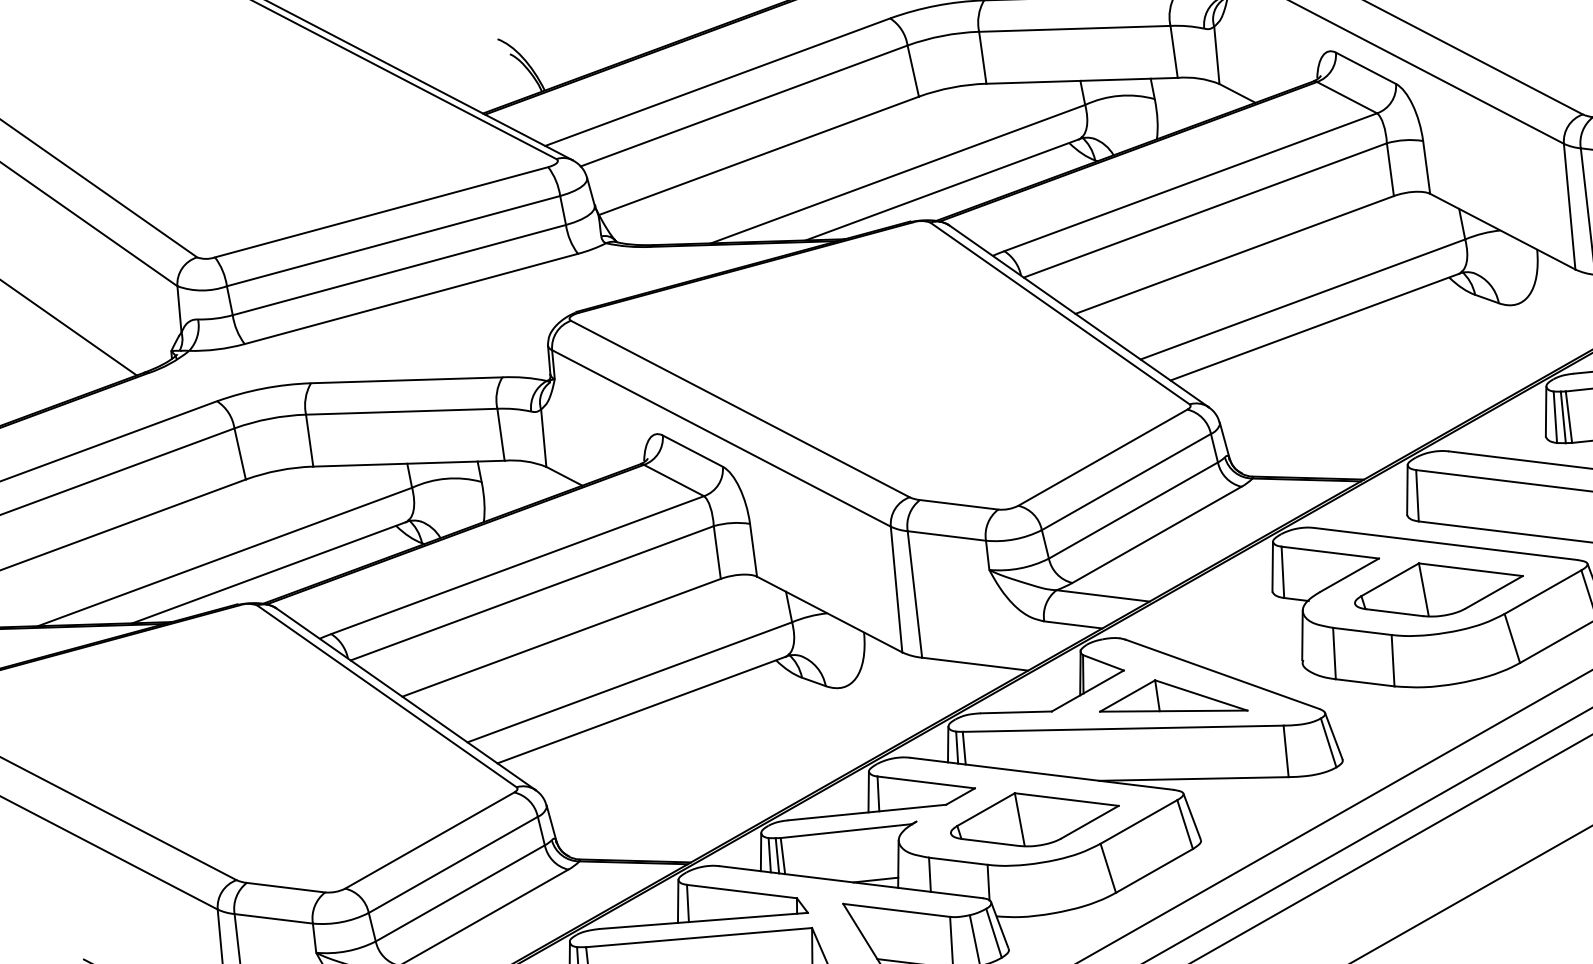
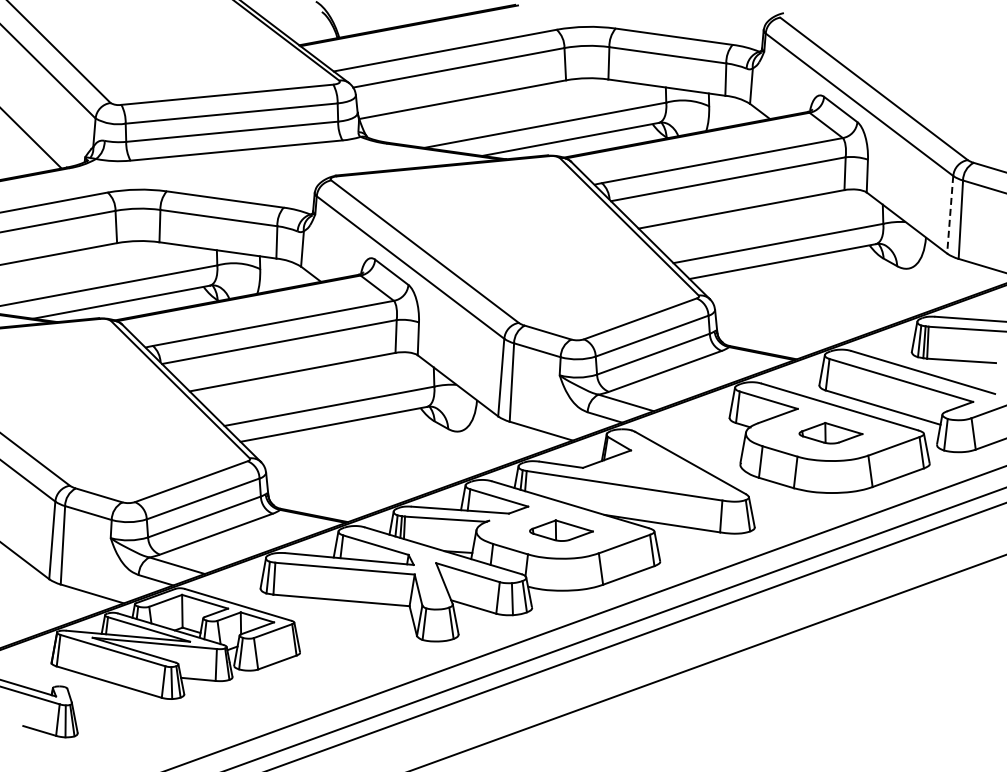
line: (1570, 206) -> (950, 214), solid -> dashed
part: (1438, 588) -> (830, 433), size x0.6
part: (1172, 700) -> (657, 473), removed
part: (1034, 817) -> (561, 530), size x0.6

